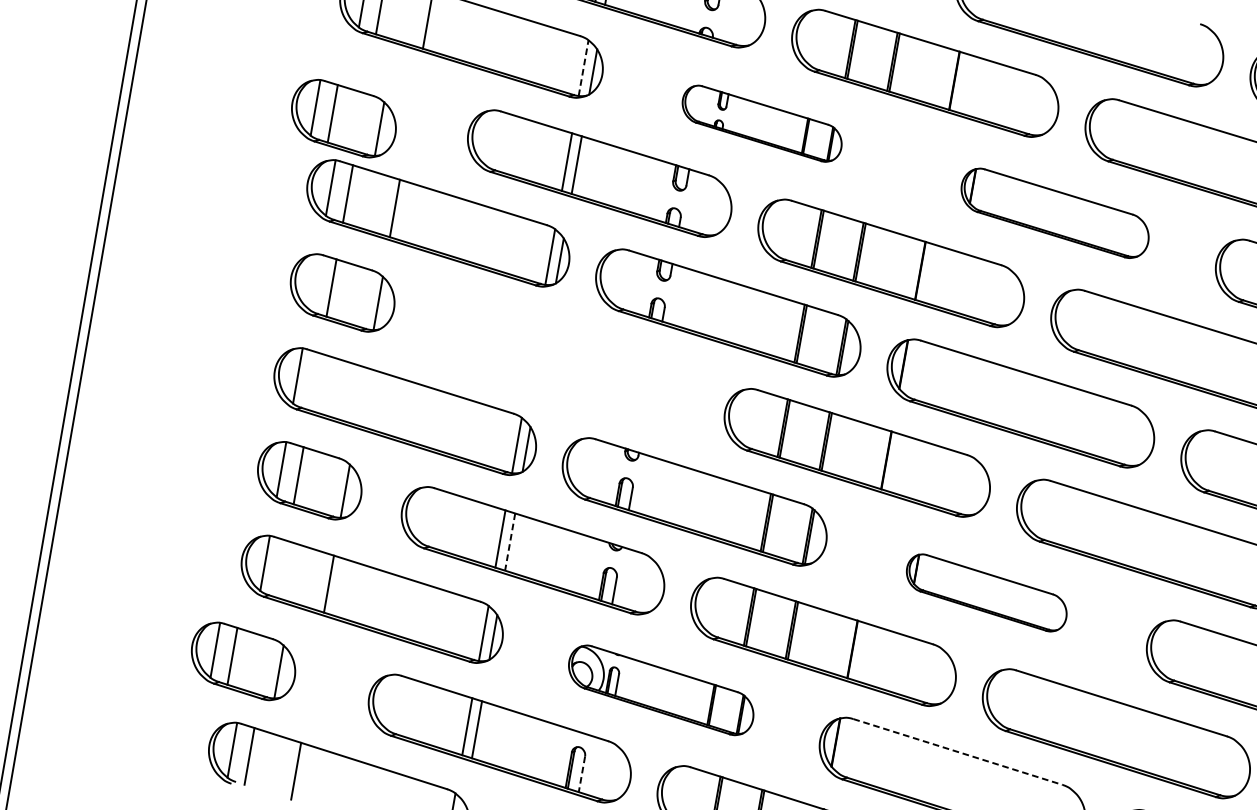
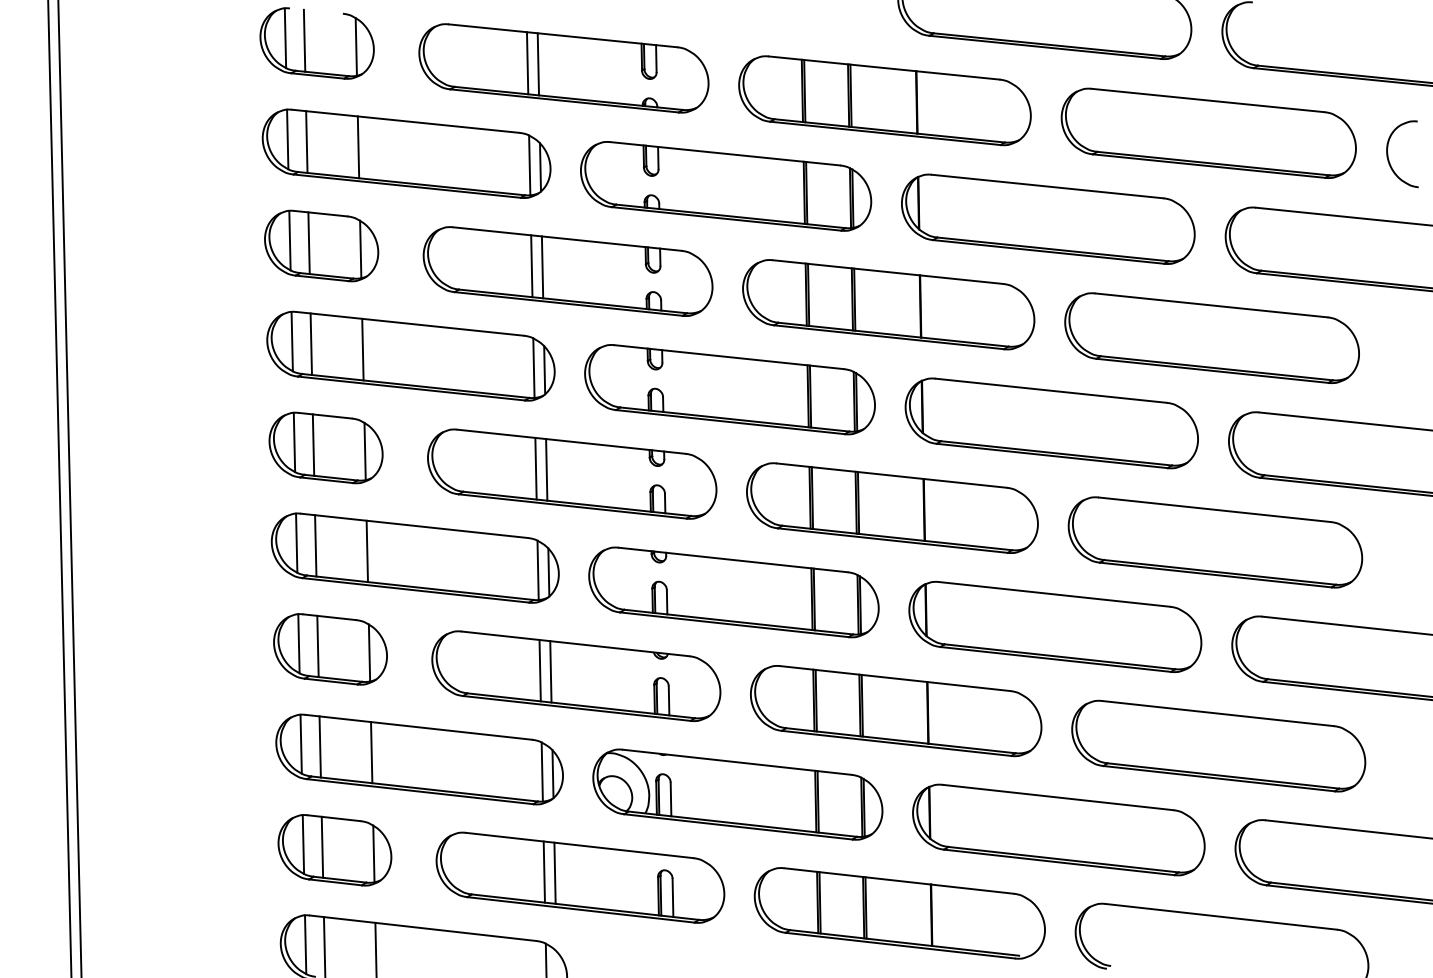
line: (583, 68) -> (529, 165), dashed -> solid
part: (343, 118) -> (321, 245), moved
part: (762, 123) -> (726, 186), size x1.67
part: (1055, 212) -> (1048, 218), size x1.43
line: (314, 282) -> (294, 442), added
part: (566, 361) -> (572, 473), added
line: (314, 381) -> (315, 545), added
line: (361, 396) -> (366, 551), added
line: (509, 541) -> (550, 671), dashed -> solid
line: (281, 568) -> (319, 746), added
part: (986, 592) -> (1055, 626), size x1.67
part: (243, 661) -> (334, 850), moved
part: (660, 690) -> (737, 794), size x1.43
line: (958, 752) -> (1058, 797), dashed -> solid
line: (581, 774) -> (672, 898), dashed -> solid

